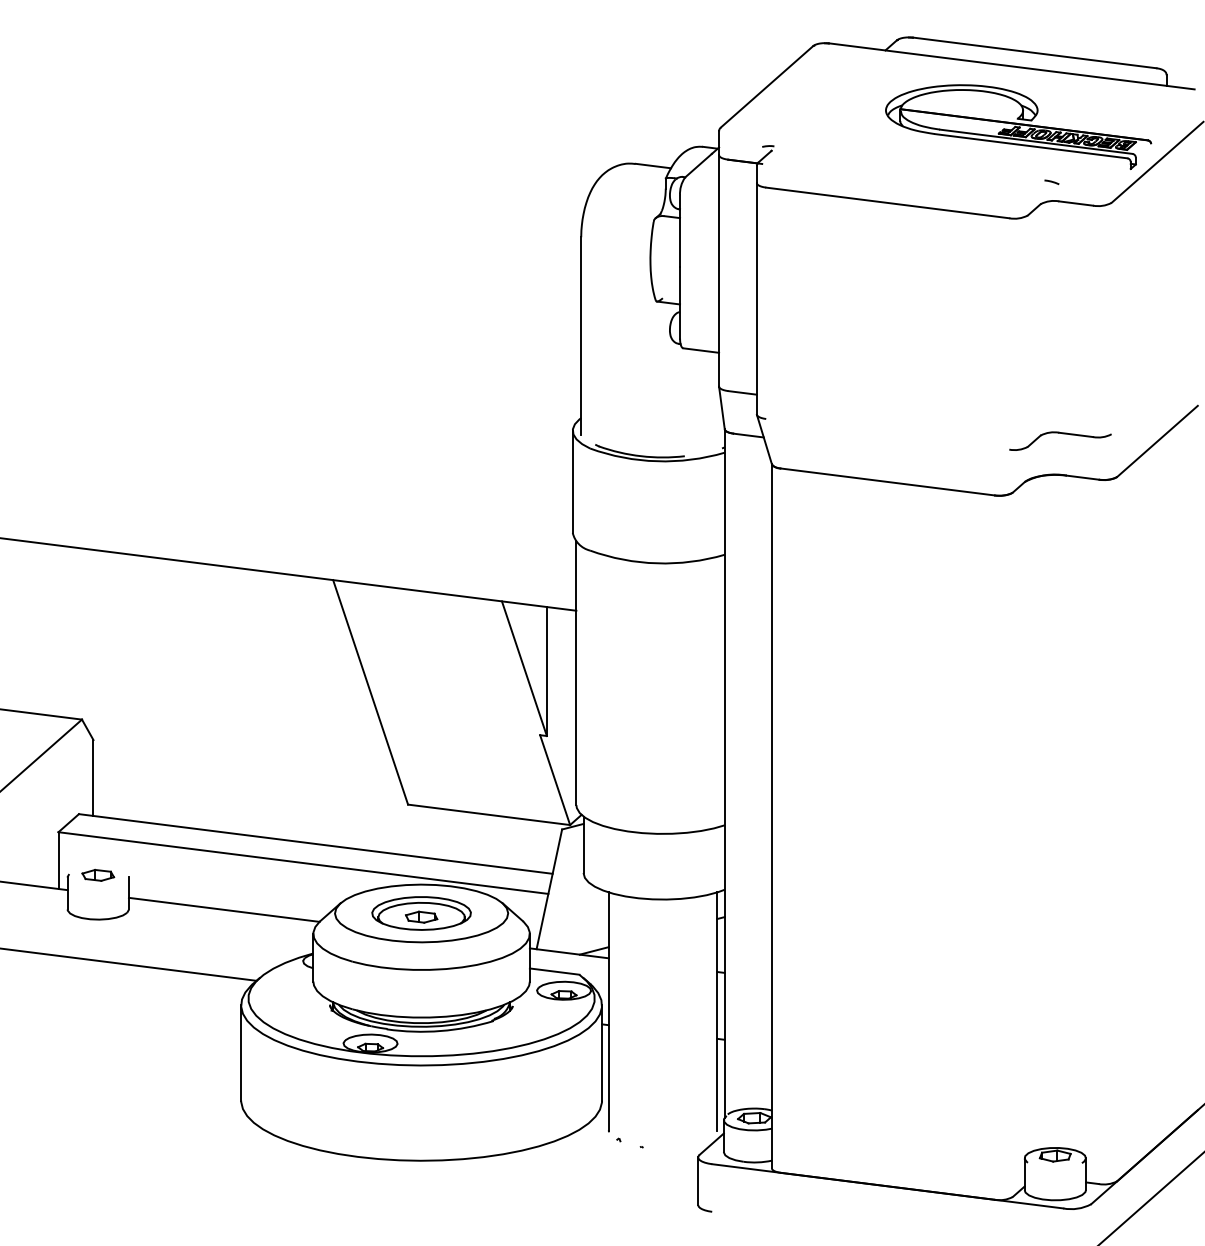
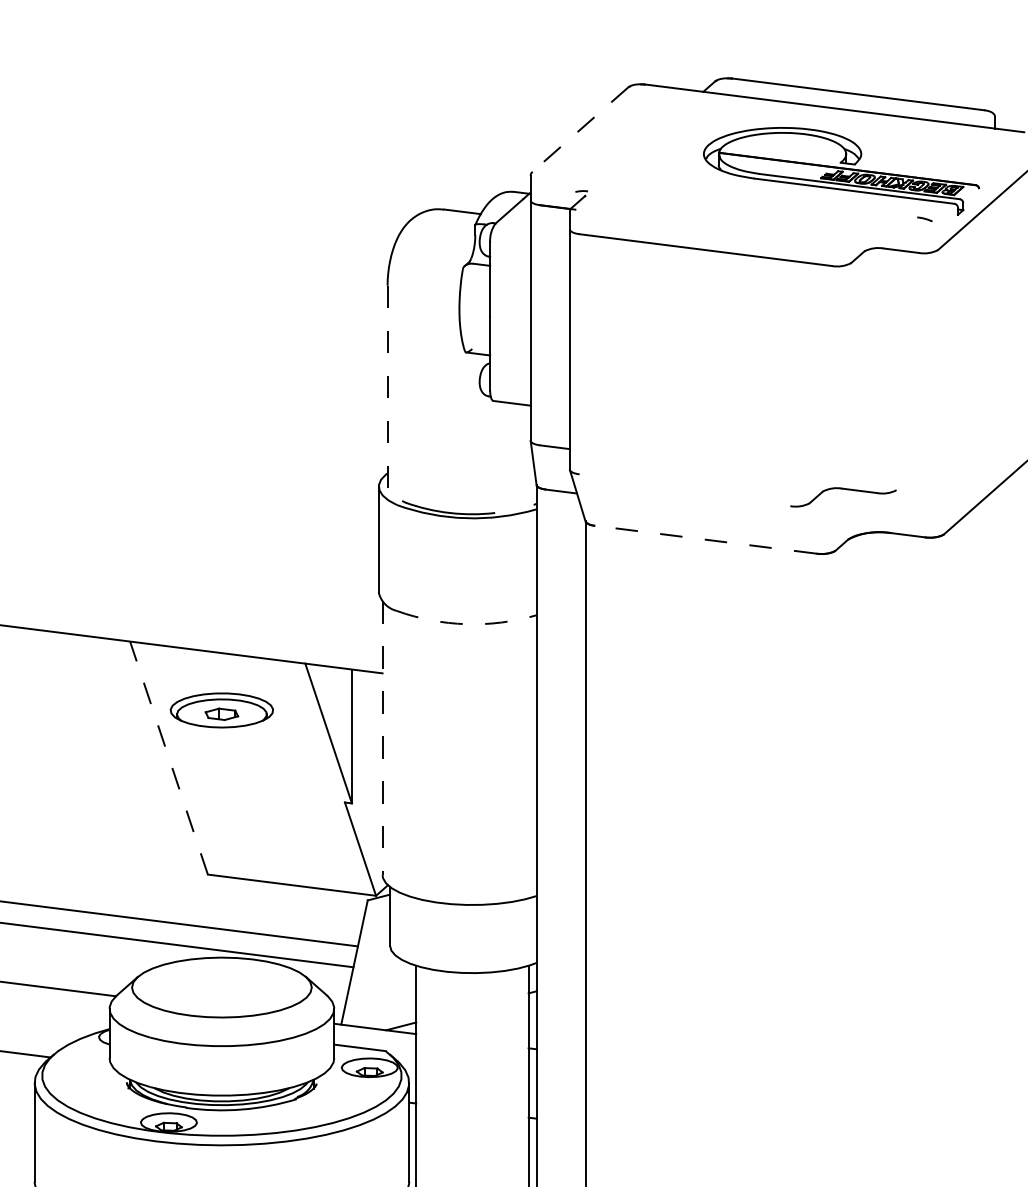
line: (766, 87) -> (579, 130), solid -> dashed
line: (1051, 181) -> (924, 218), moved
line: (581, 336) -> (387, 388), solid -> dashed
part: (1062, 434) -> (845, 490), moved
line: (887, 481) -> (705, 539), solid -> dashed
arc: (657, 563) -> (466, 624), solid -> dashed
line: (576, 673) -> (382, 738), solid -> dashed
line: (370, 691) -> (168, 757), solid -> dashed
part: (421, 913) -> (221, 710), moved

